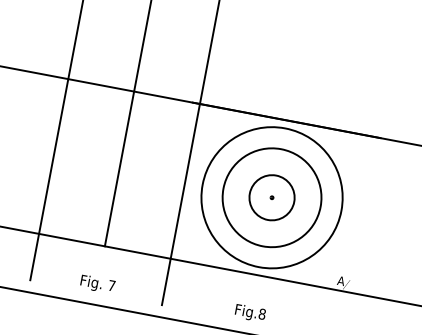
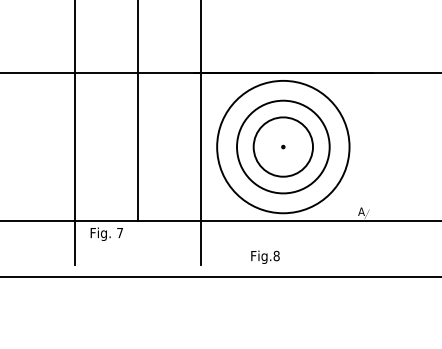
circle: (272, 197) -> (283, 146), size x1.4
text: (97, 283) -> (106, 233), moved
text: (250, 312) -> (265, 256), moved

